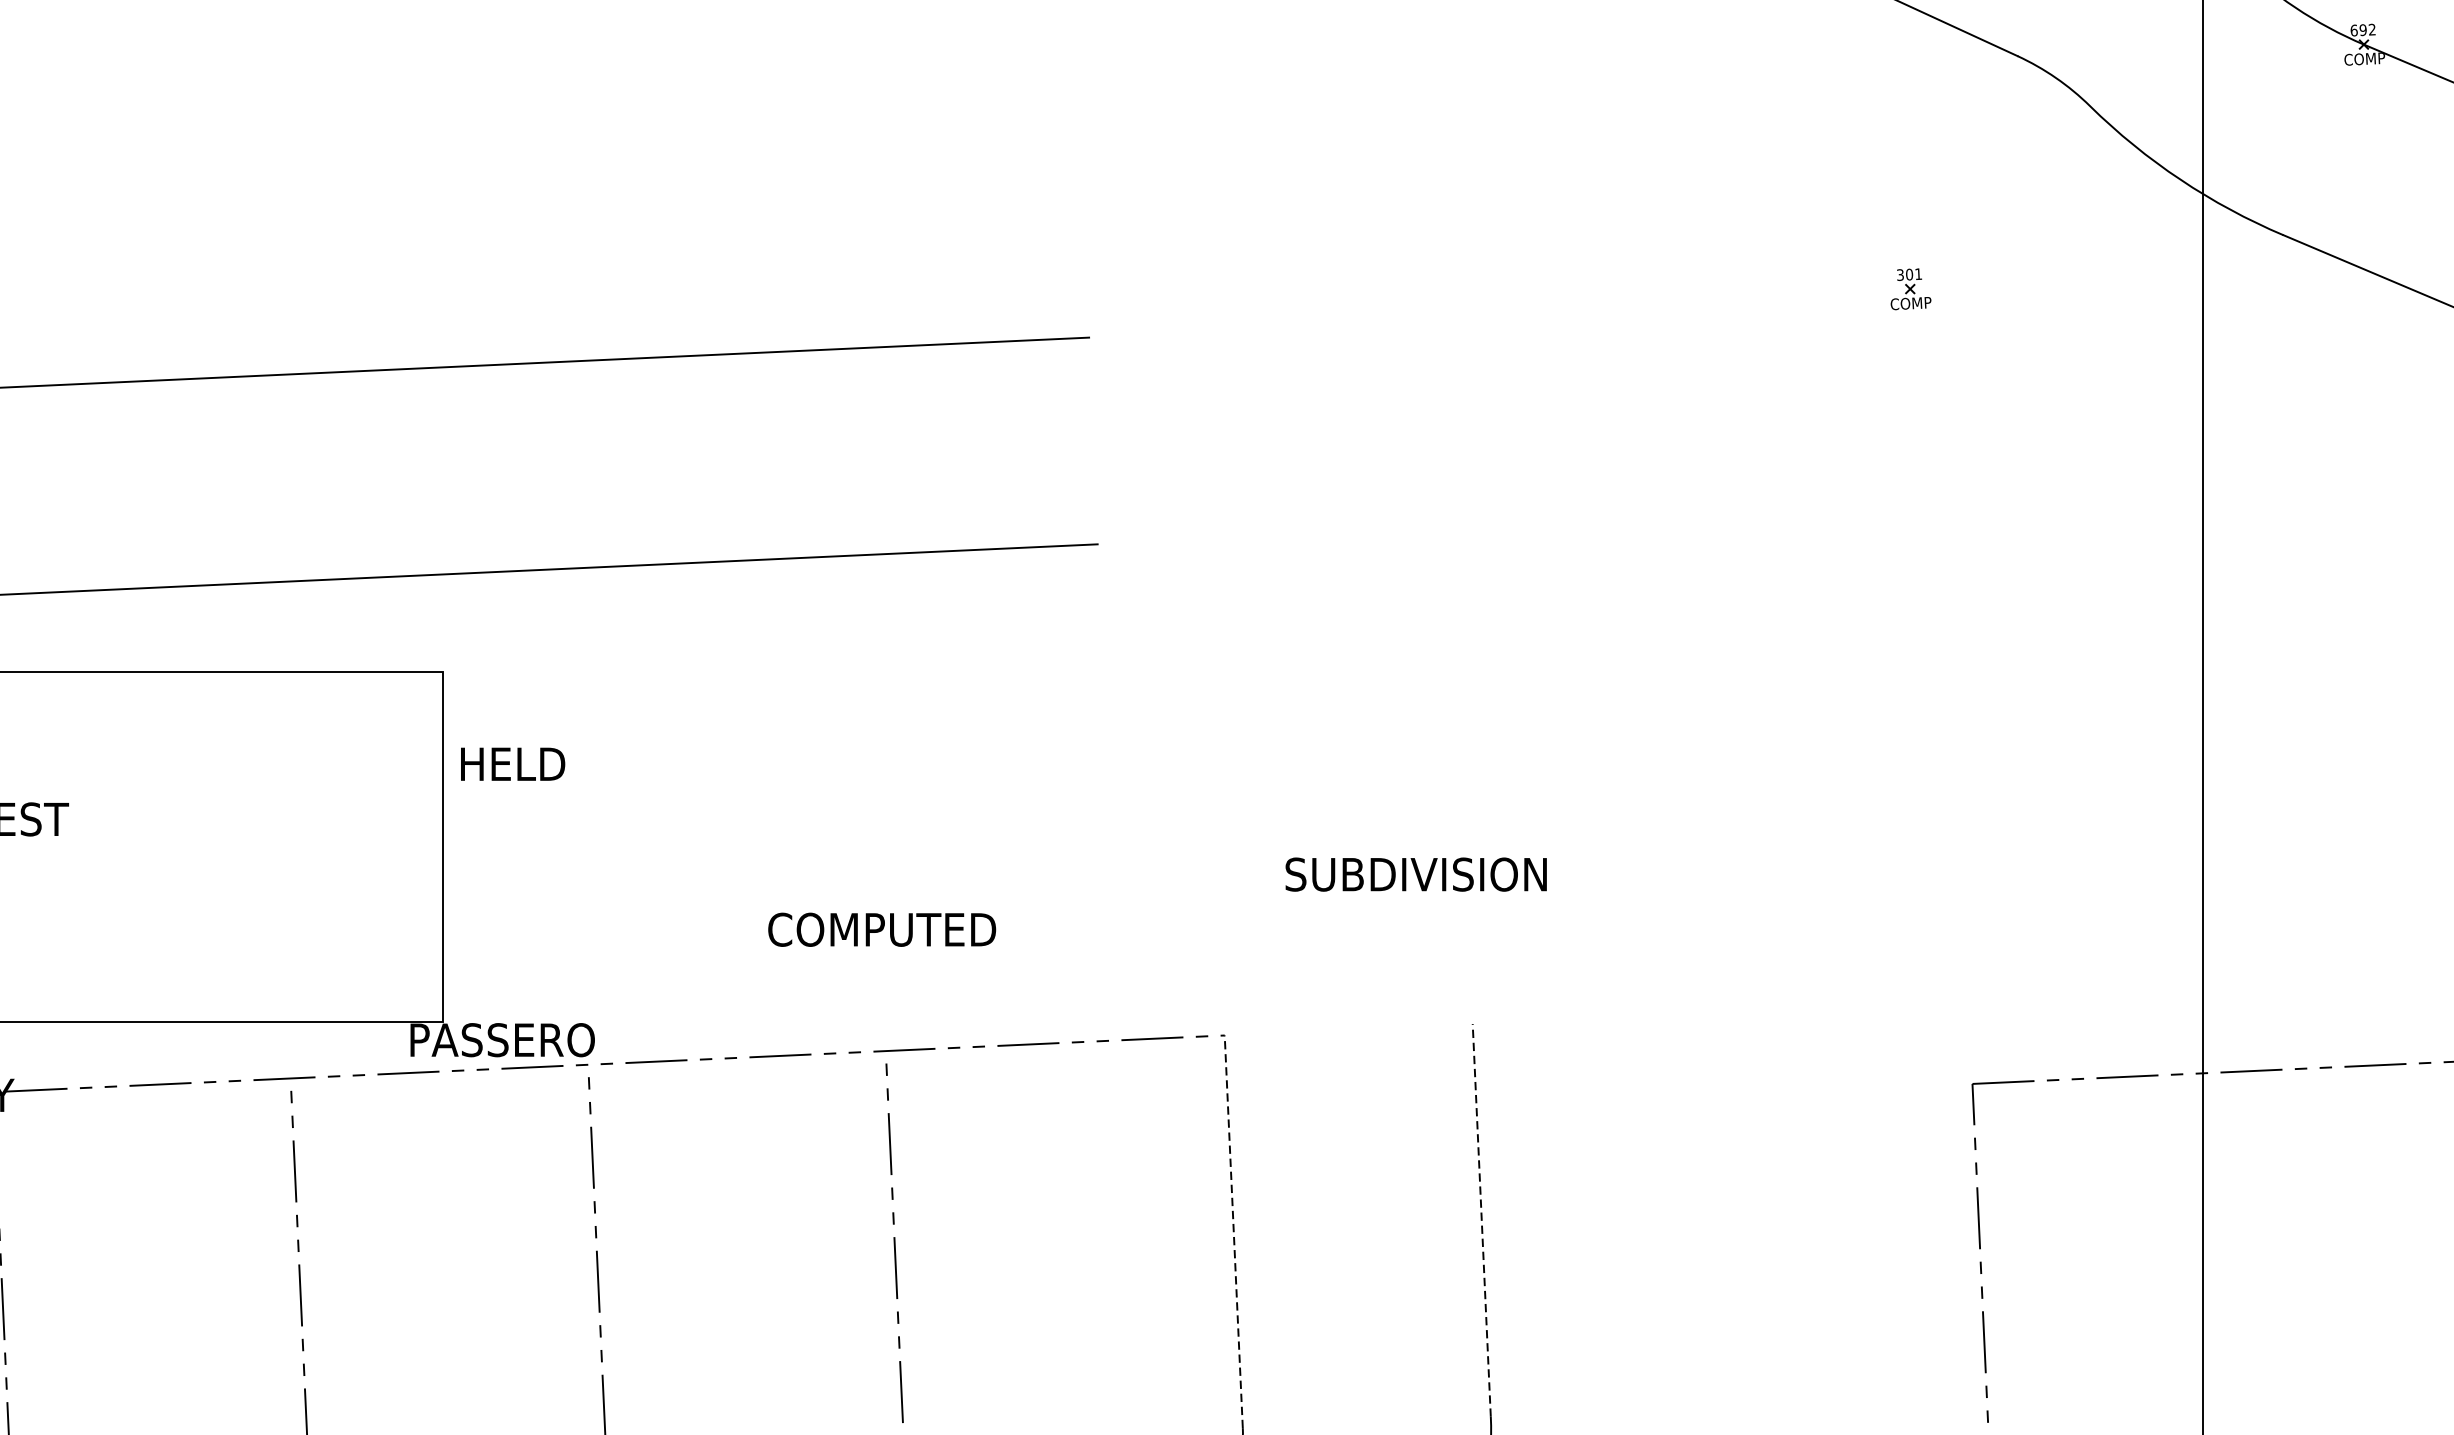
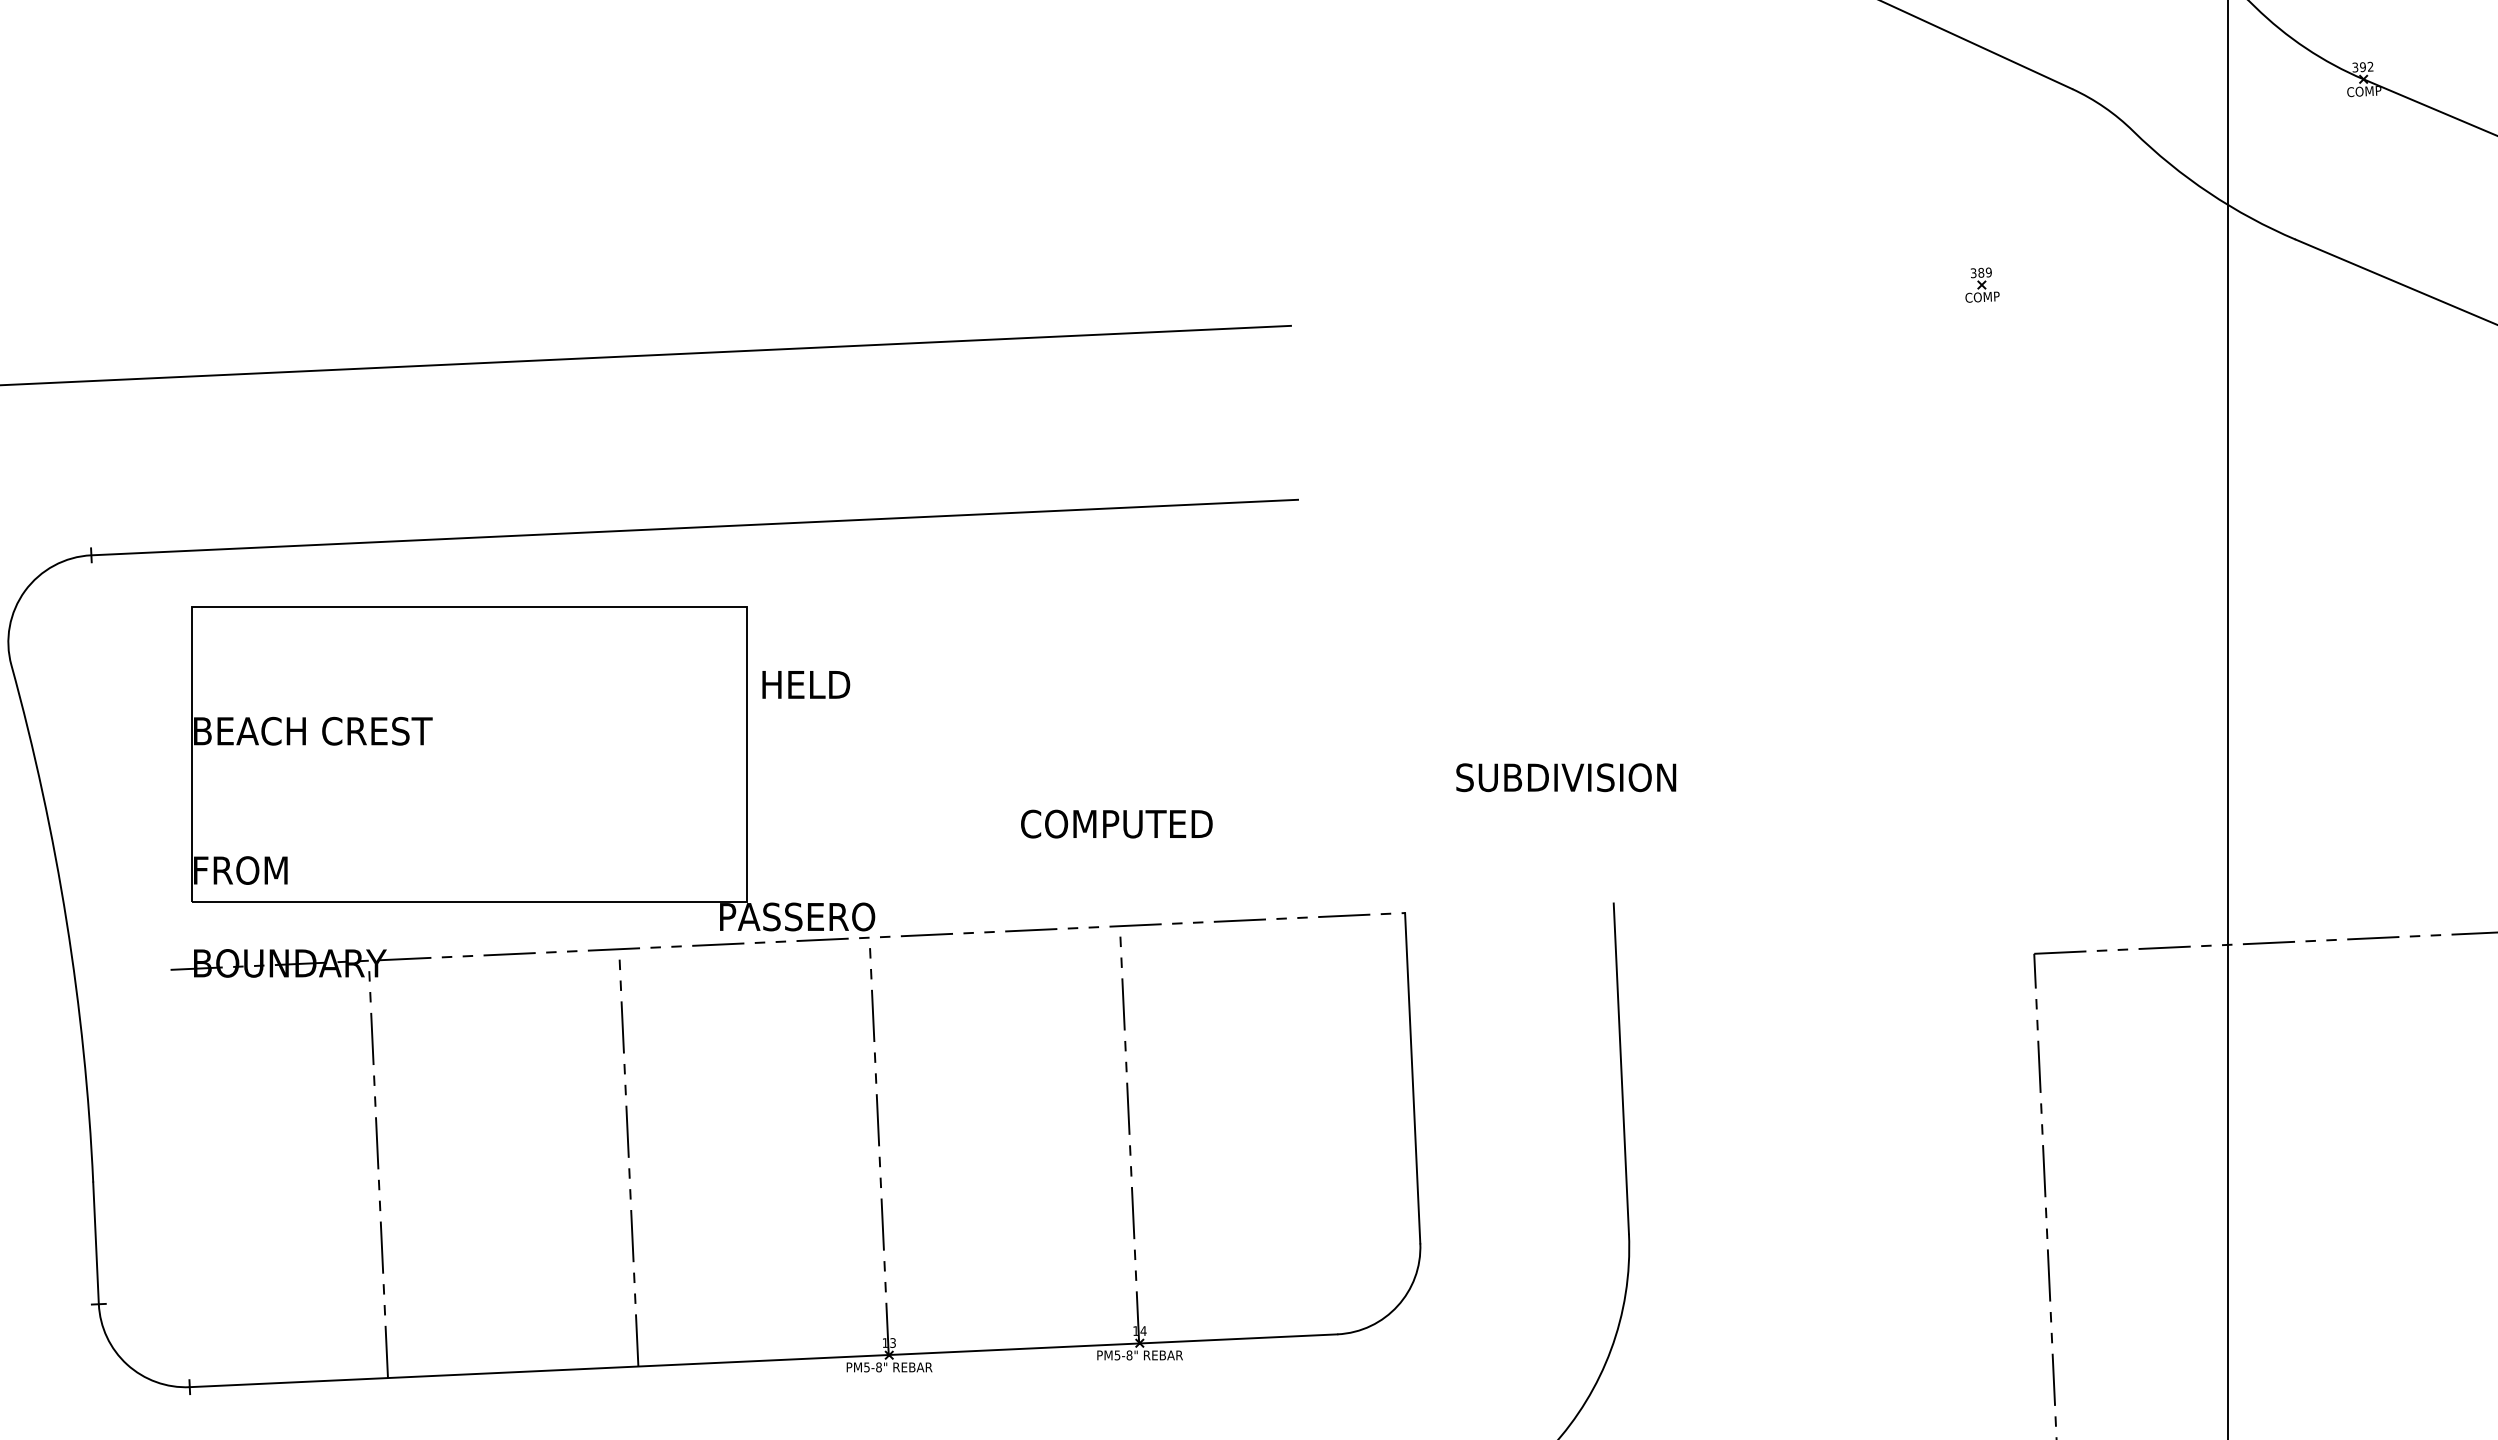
text: (2354, 30) -> (2355, 67), 692 -> 392
text: (1913, 274) -> (1984, 272), 301 -> 389
line: (1481, 1220) -> (1621, 1068), dashed -> solid
line: (1233, 1230) -> (1412, 1077), dashed -> solid

